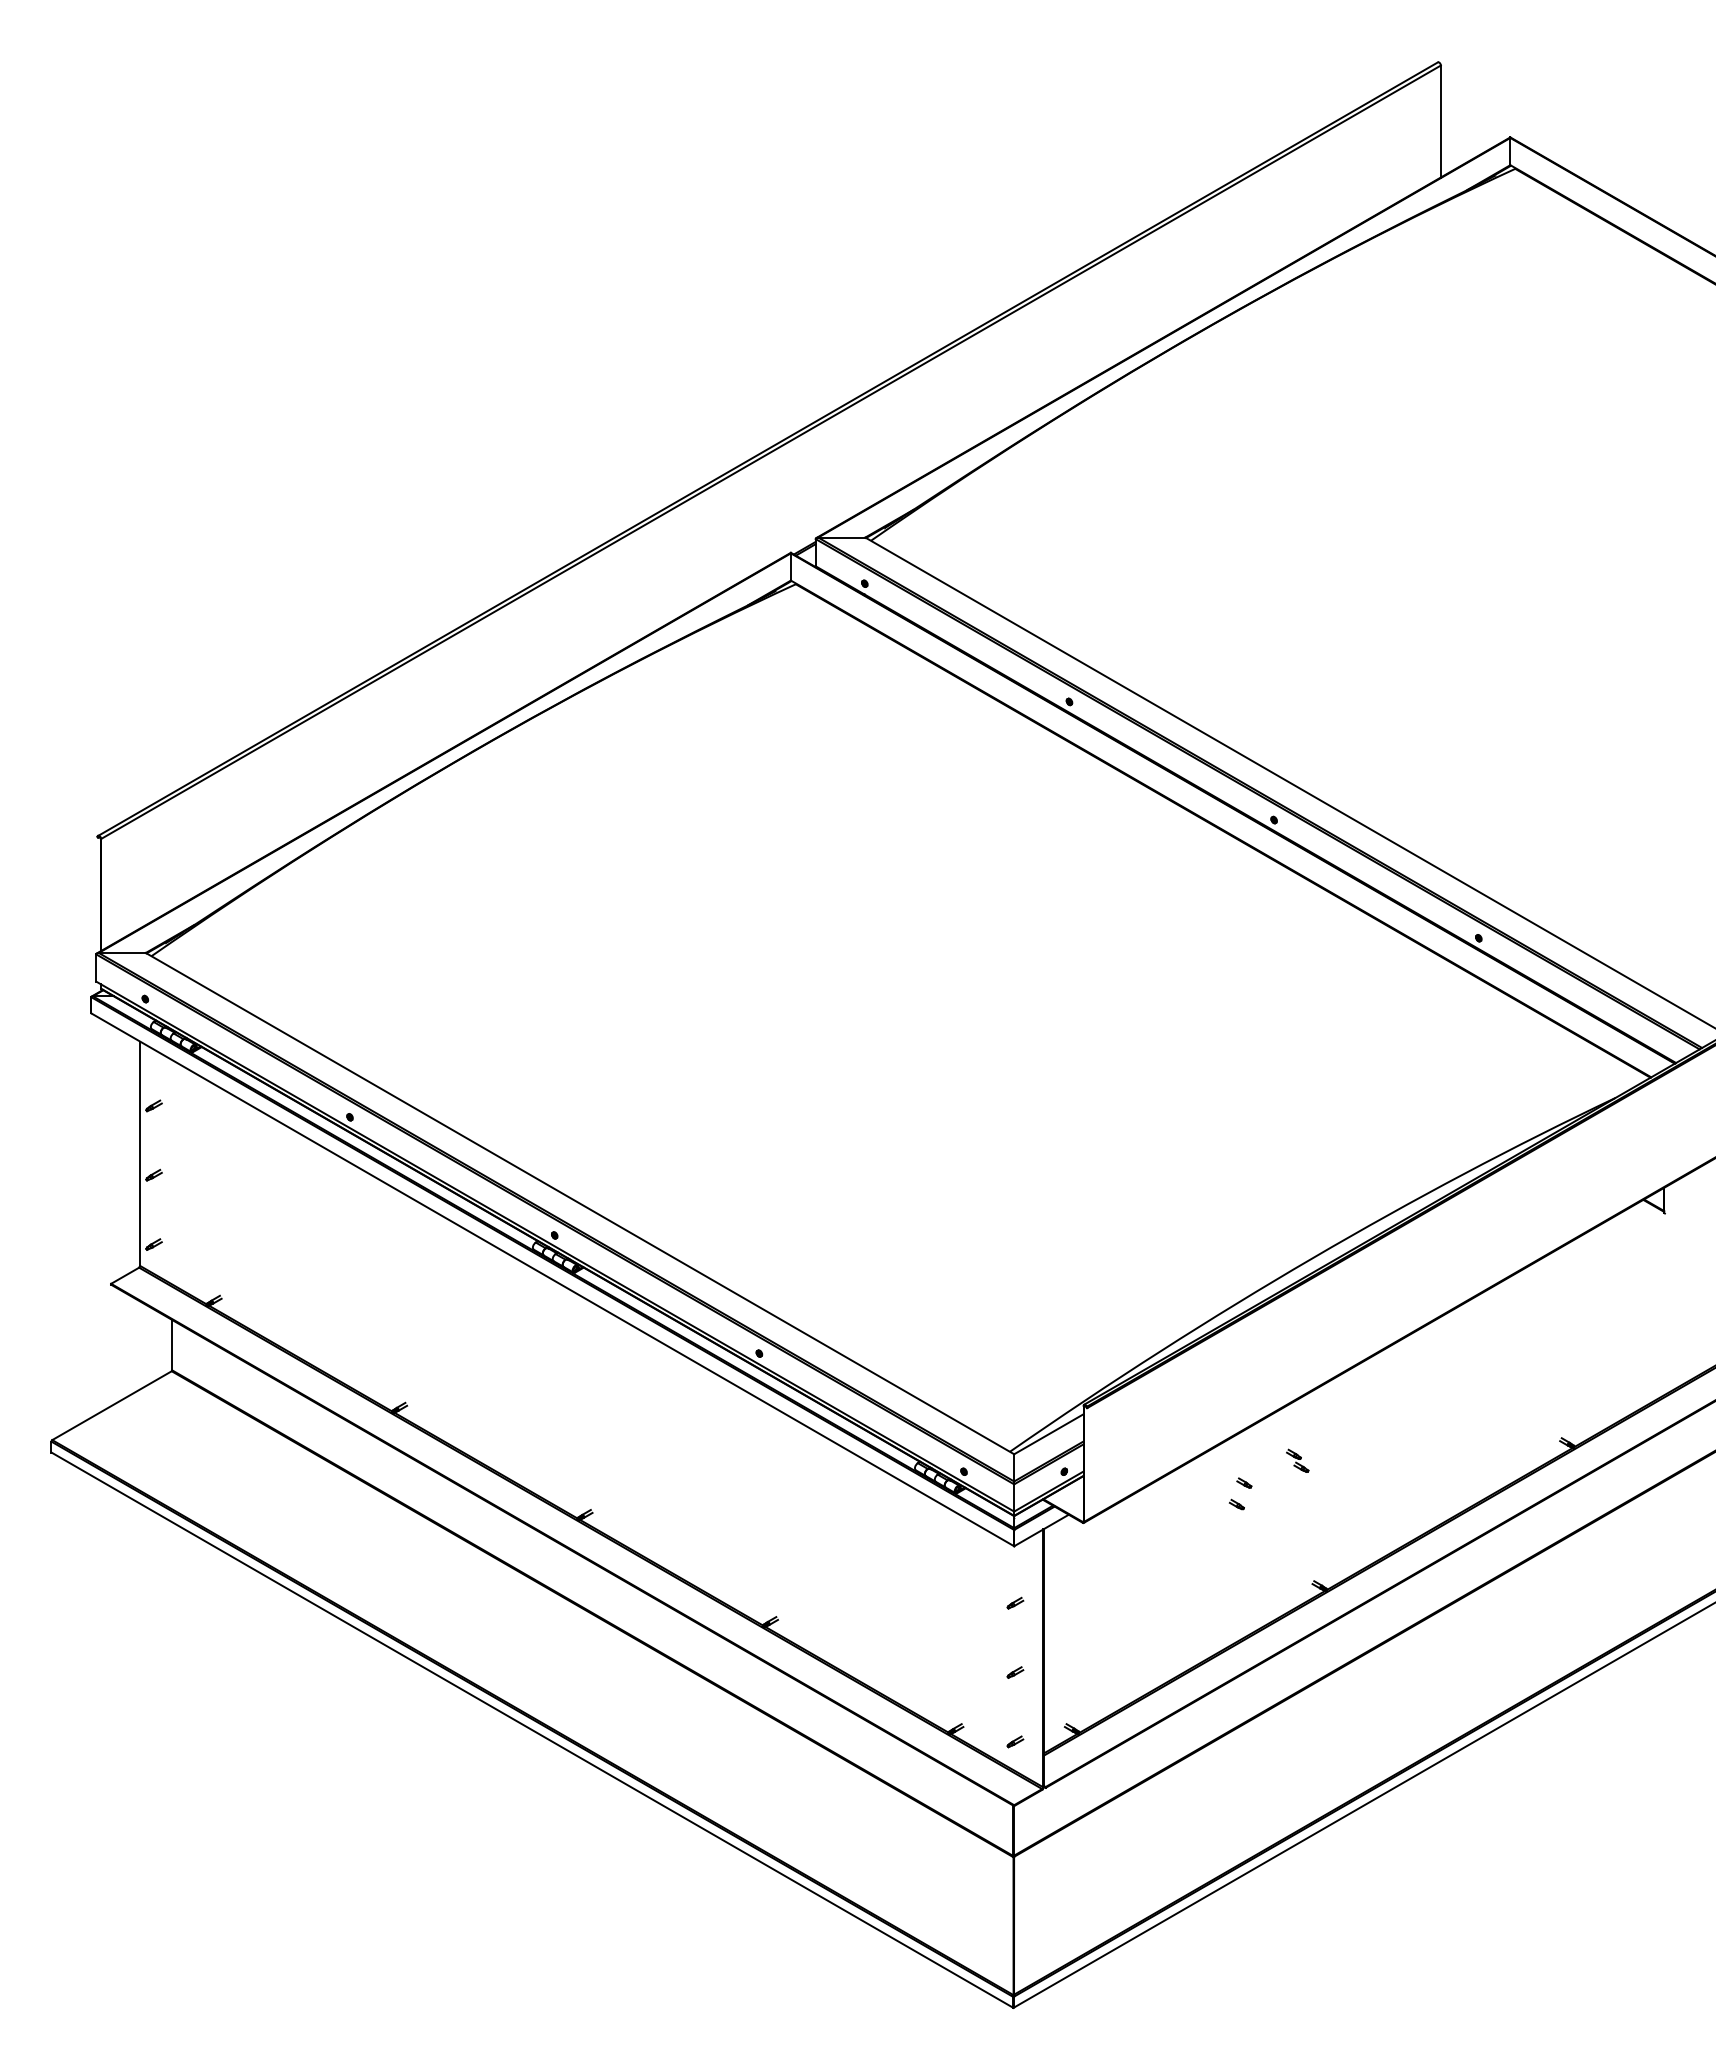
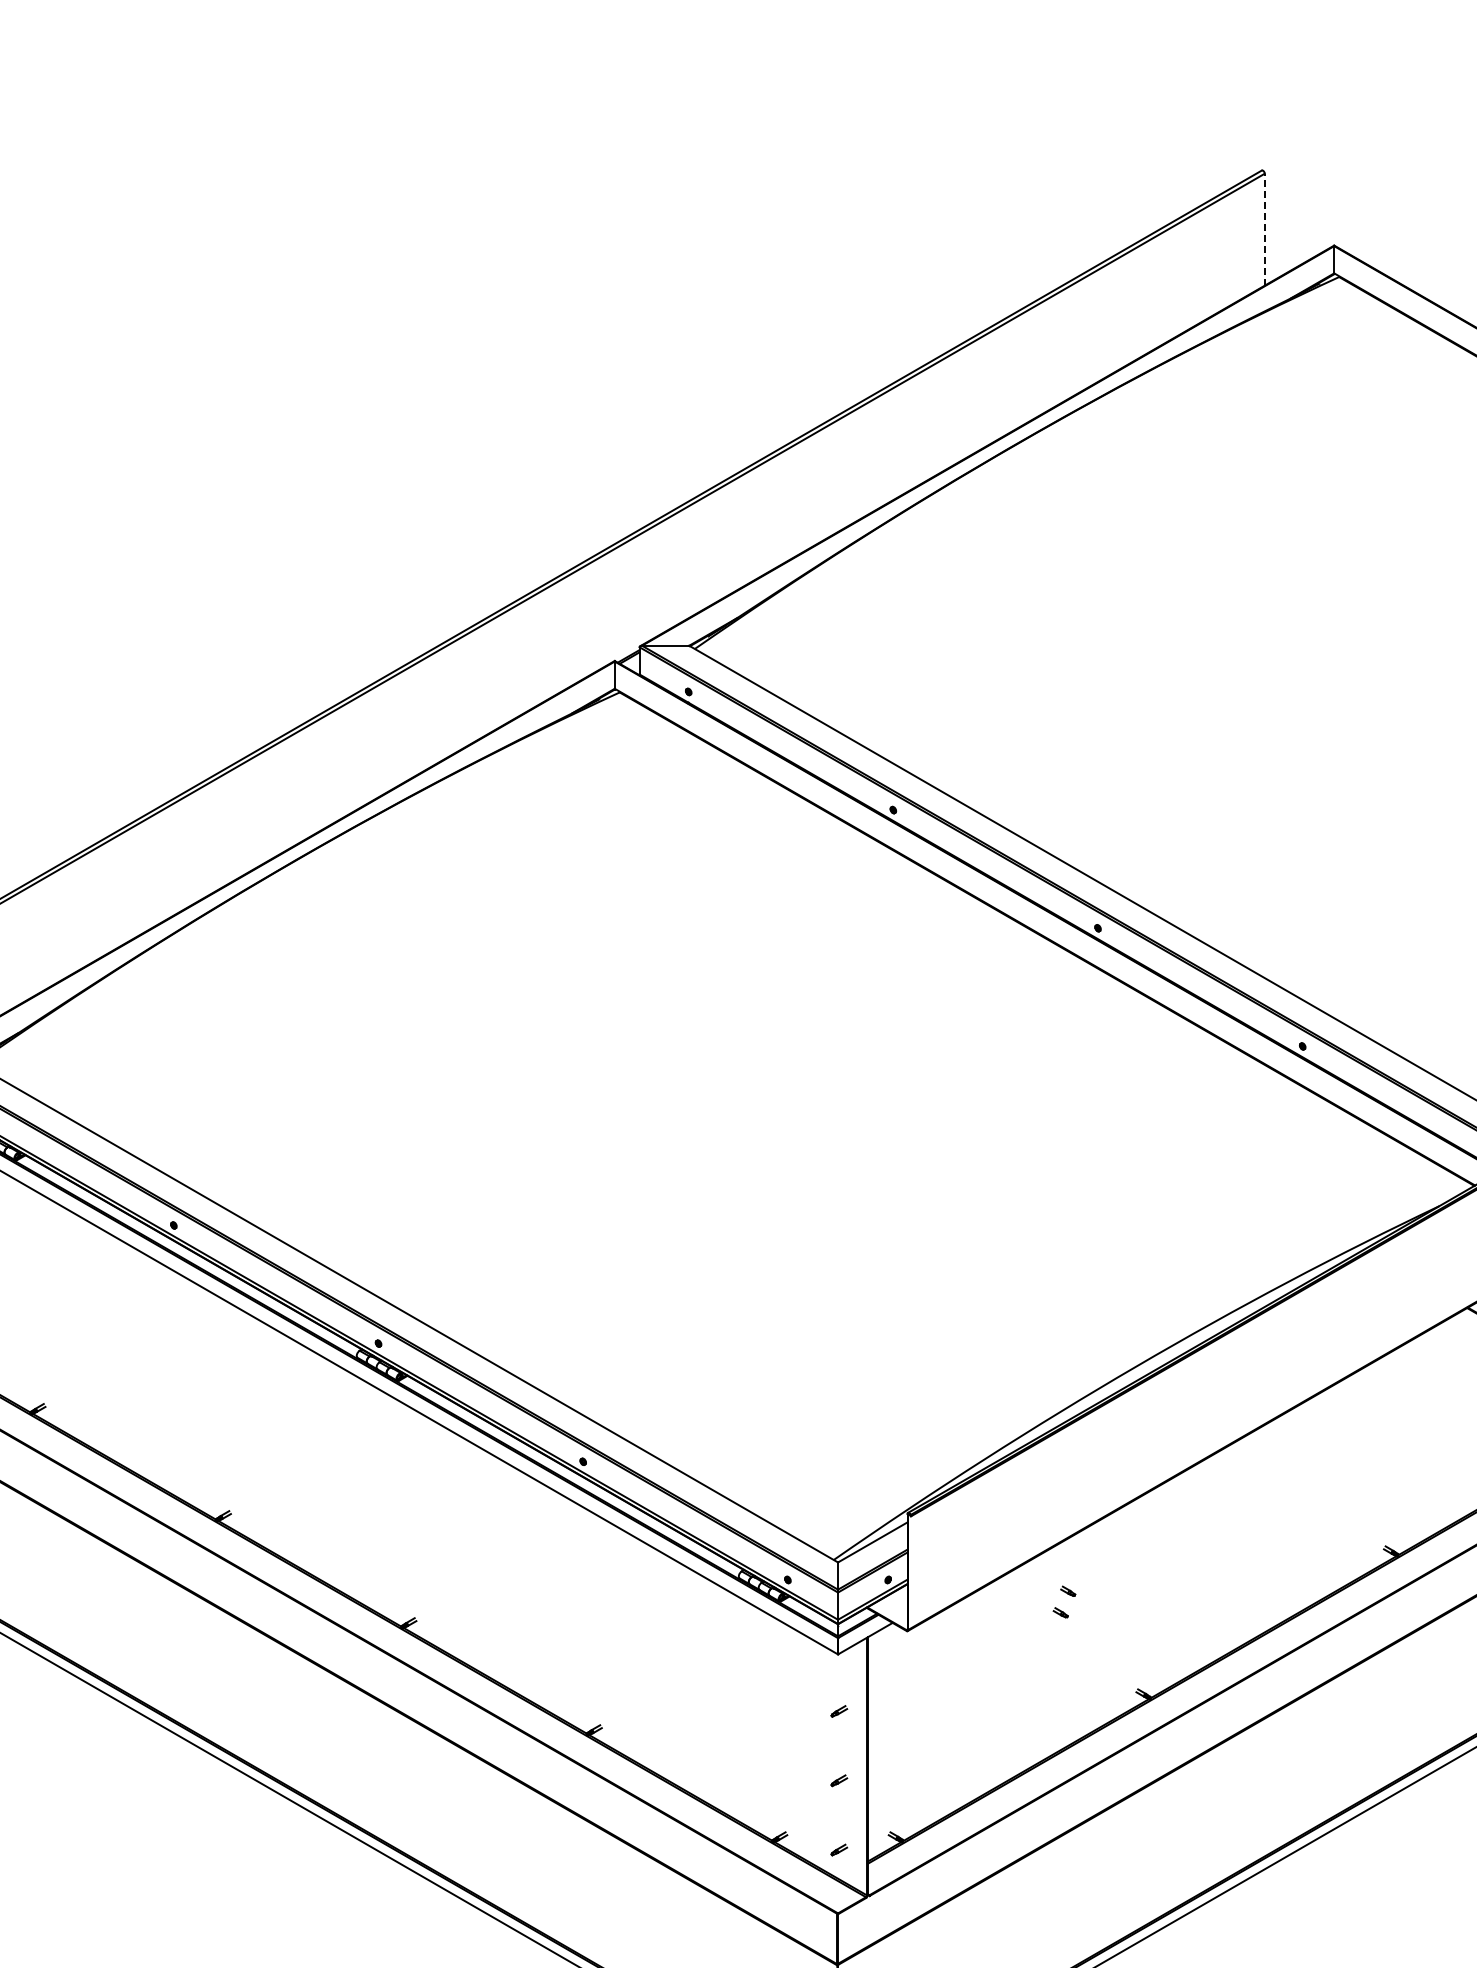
line: (1440, 121) -> (1264, 229), solid -> dashed
part: (1297, 1460) -> (1121, 1568), removed

